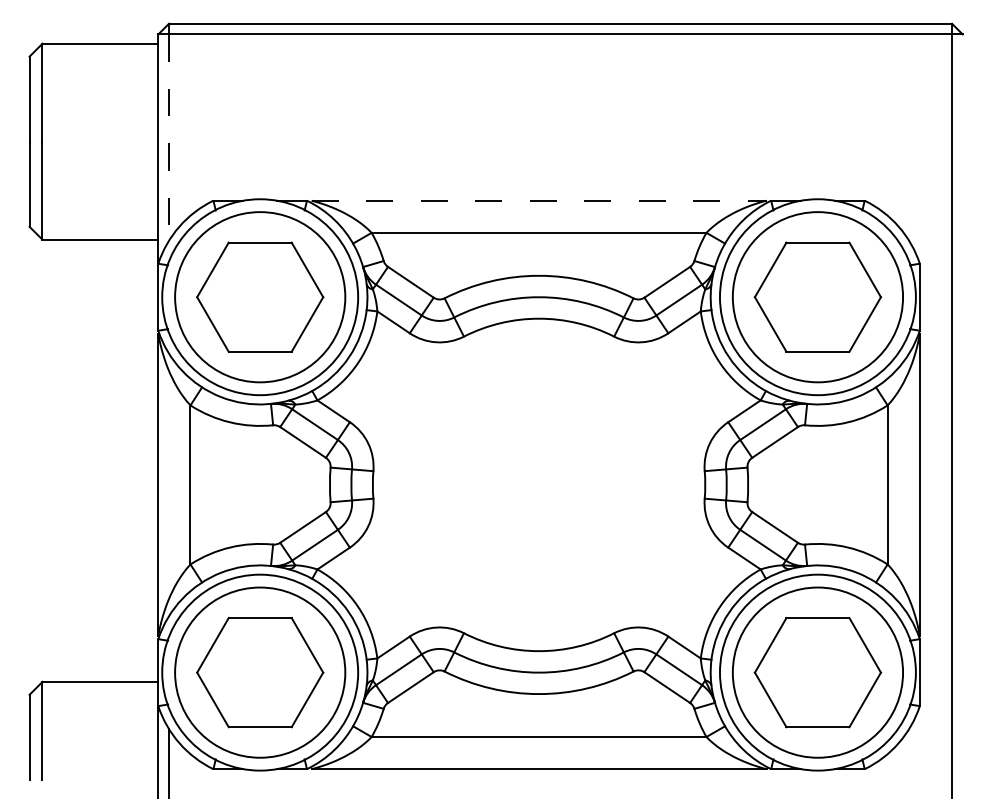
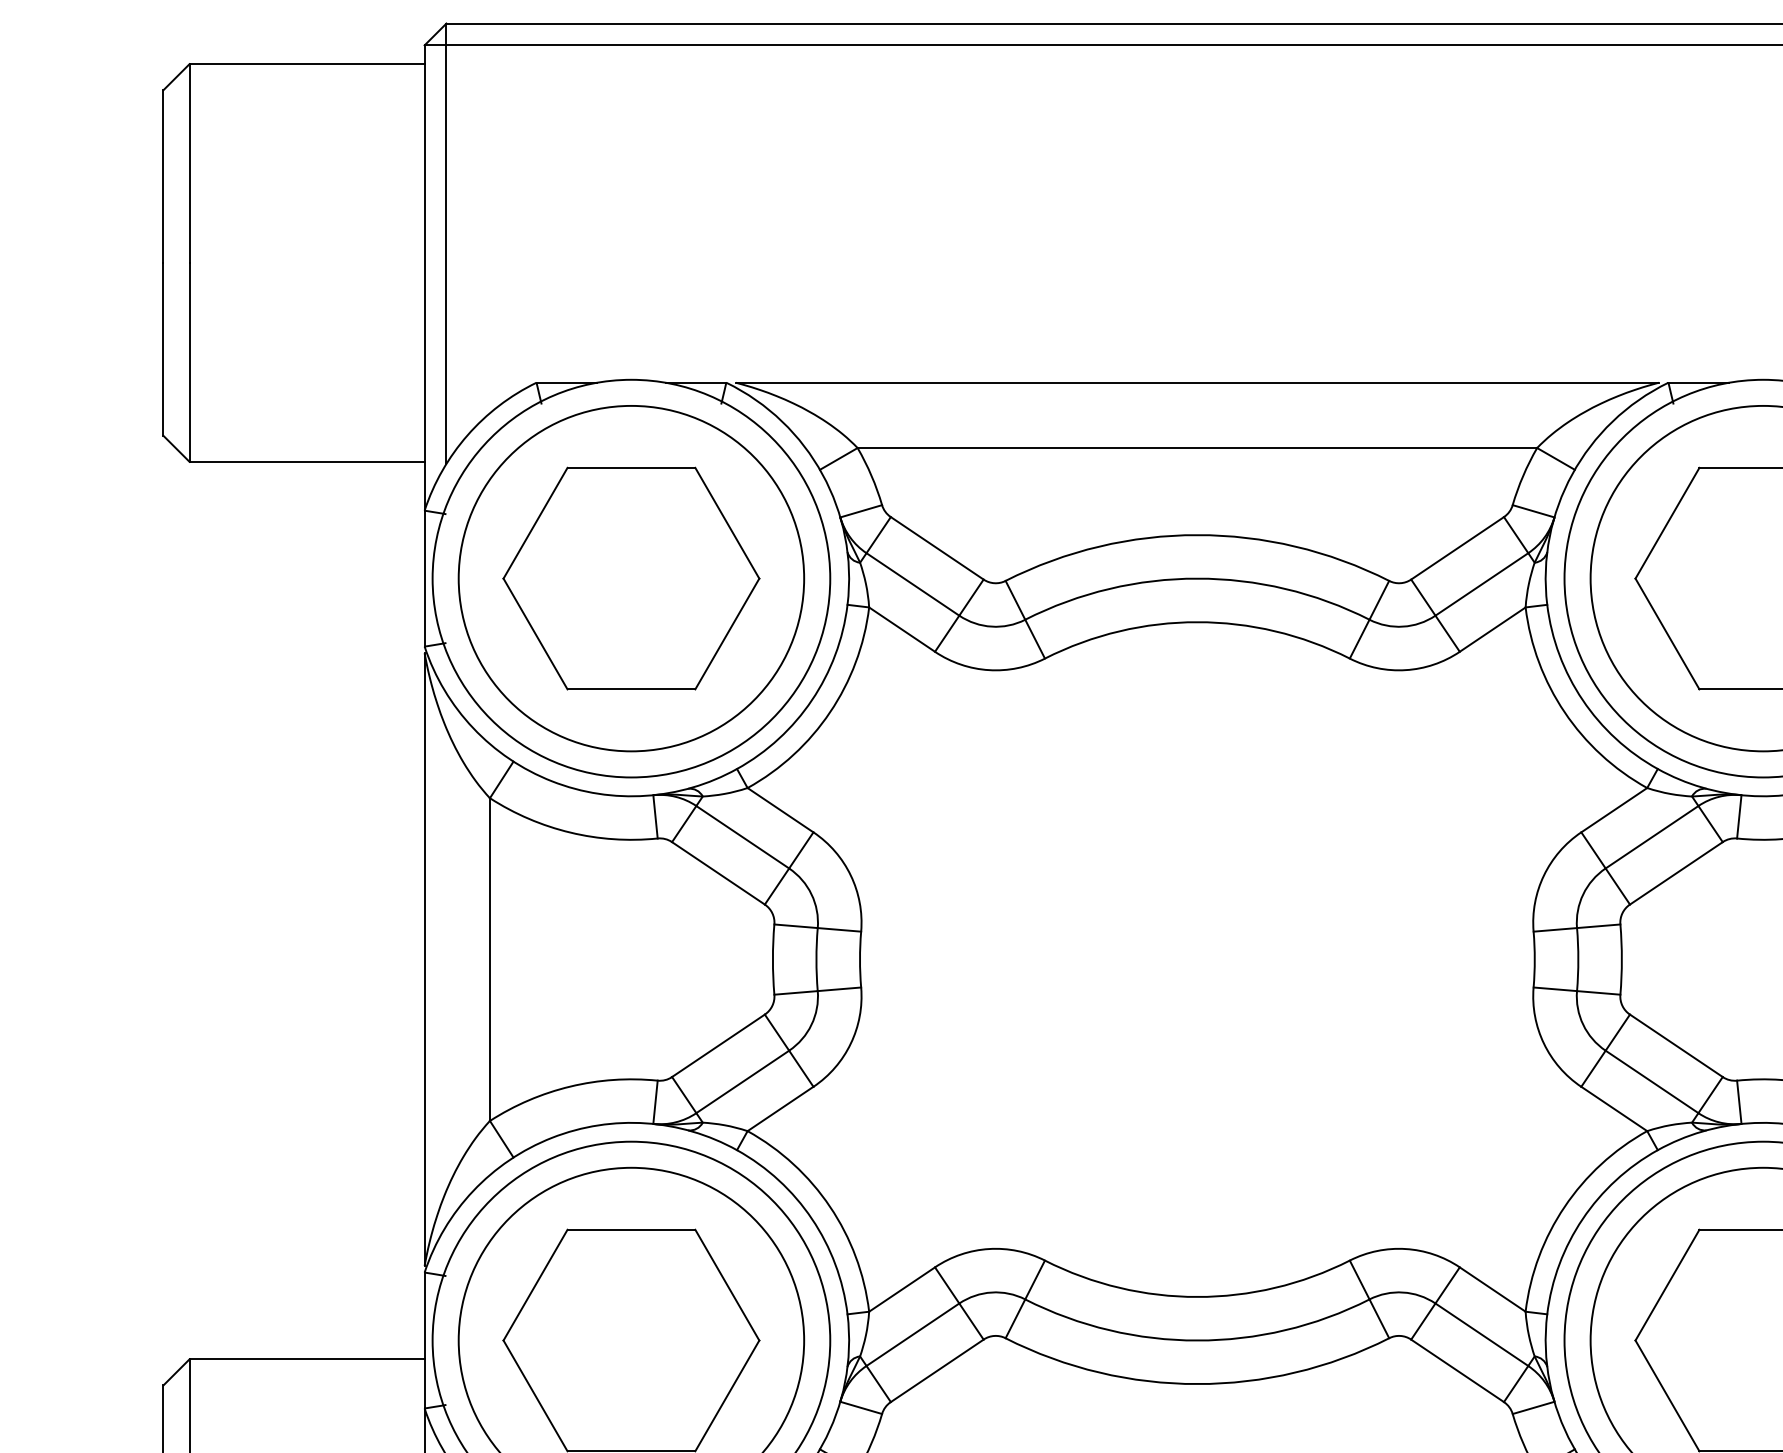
line: (169, 138) -> (447, 256), dashed -> solid
line: (539, 200) -> (1198, 382), dashed -> solid

